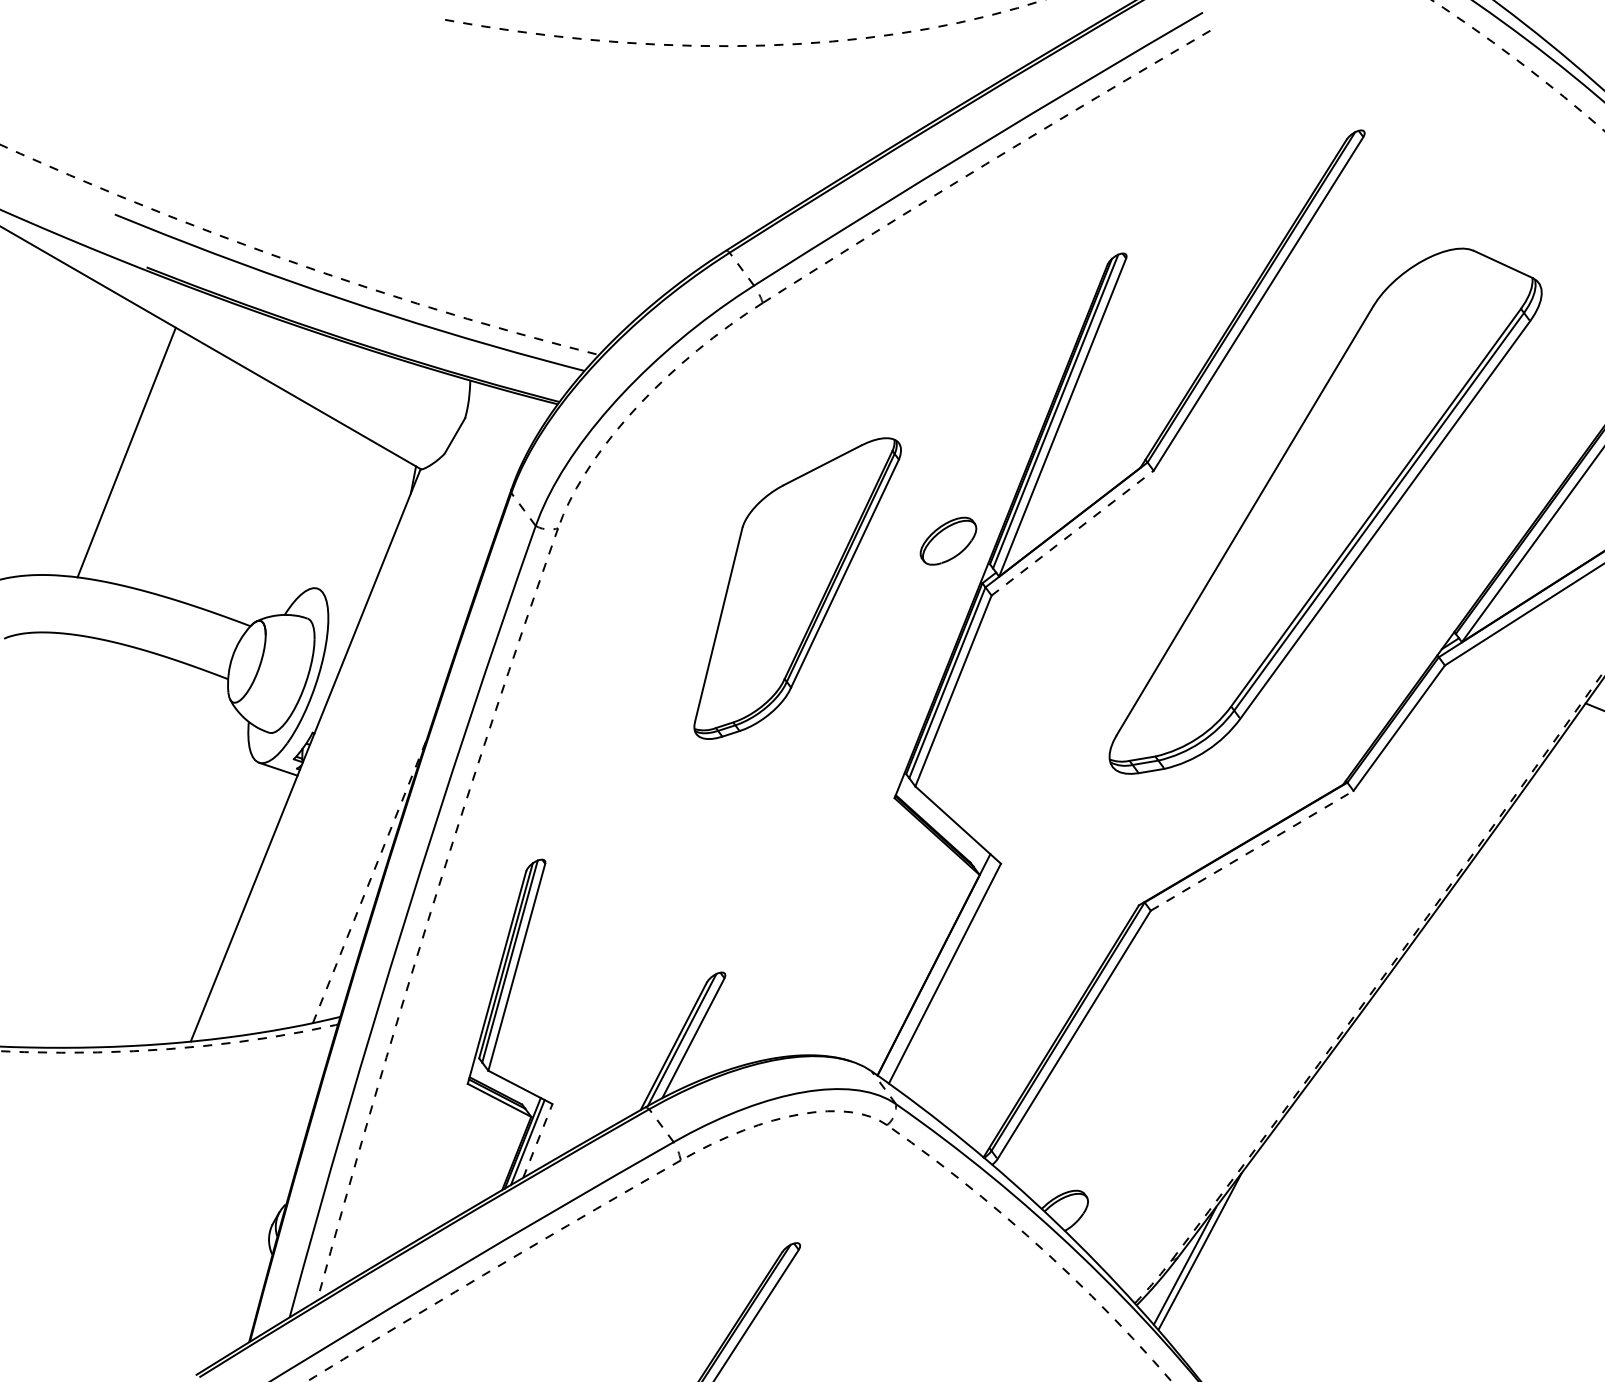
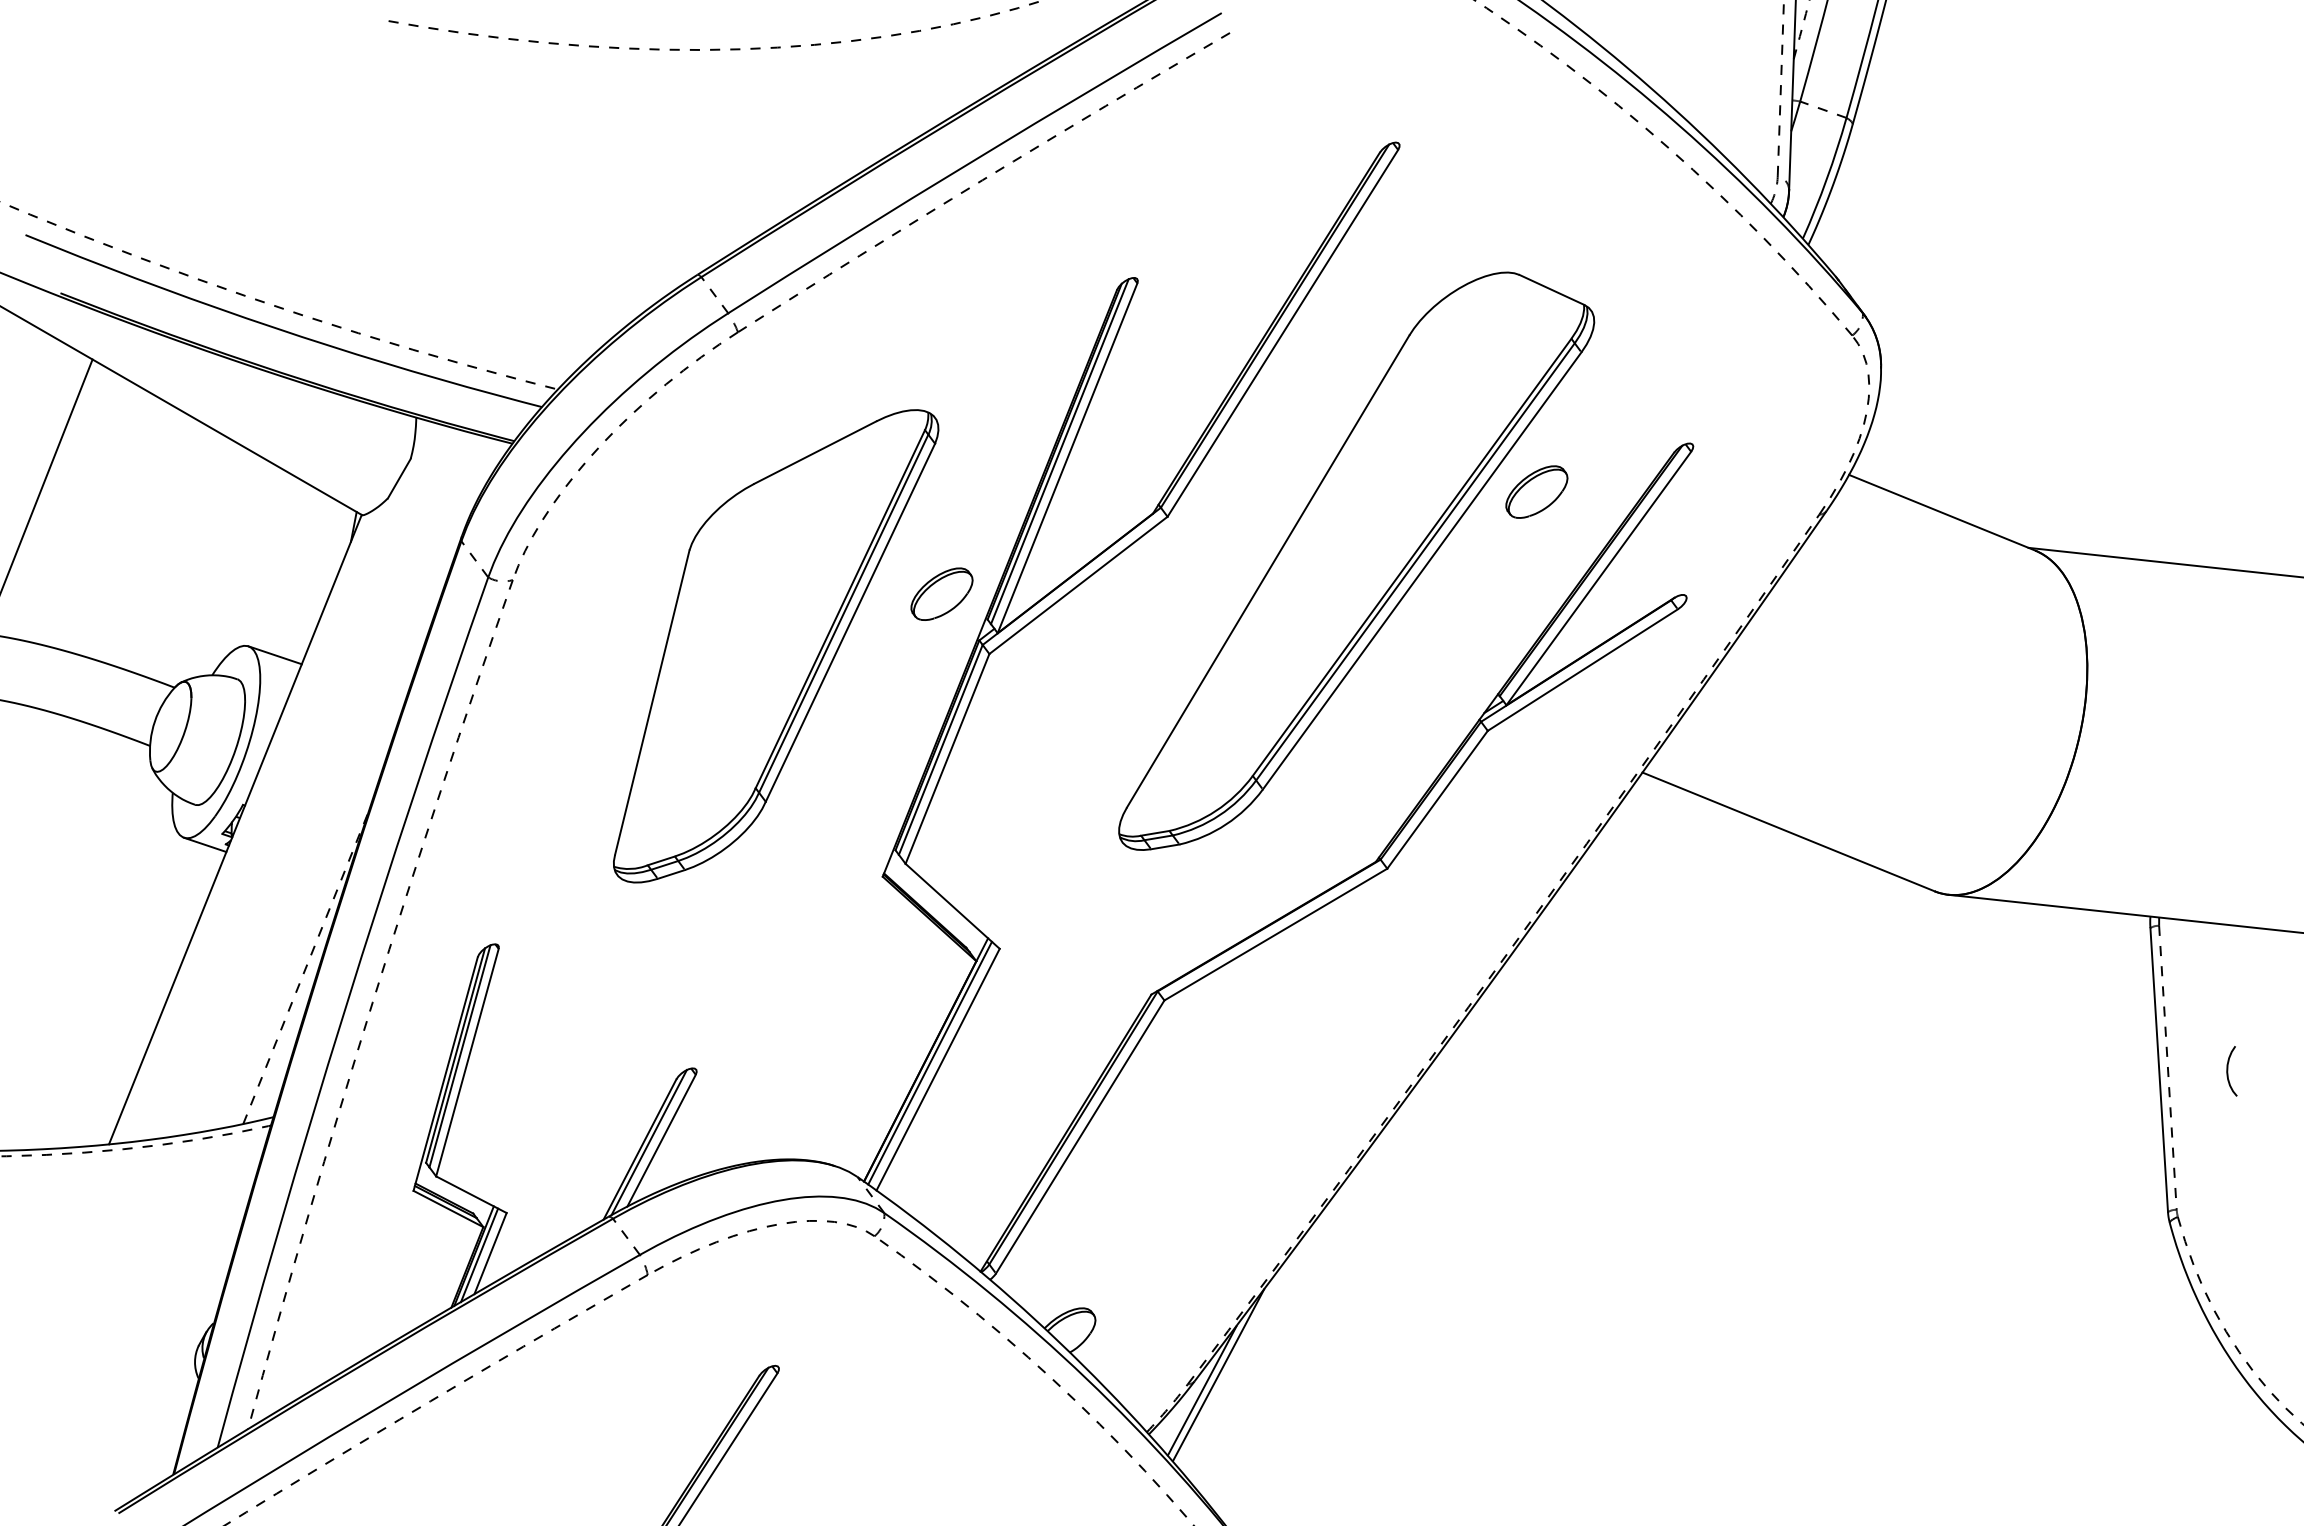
part: (1489, 447) -> (1536, 491), added
line: (1072, 533) -> (1078, 585), dashed -> solid
part: (797, 588) -> (776, 646), size x1.43
line: (341, 596) -> (274, 655), added
line: (1252, 850) -> (1276, 934), dashed -> solid
line: (937, 967) -> (929, 1062), added
line: (537, 1140) -> (490, 1253), dashed -> solid

